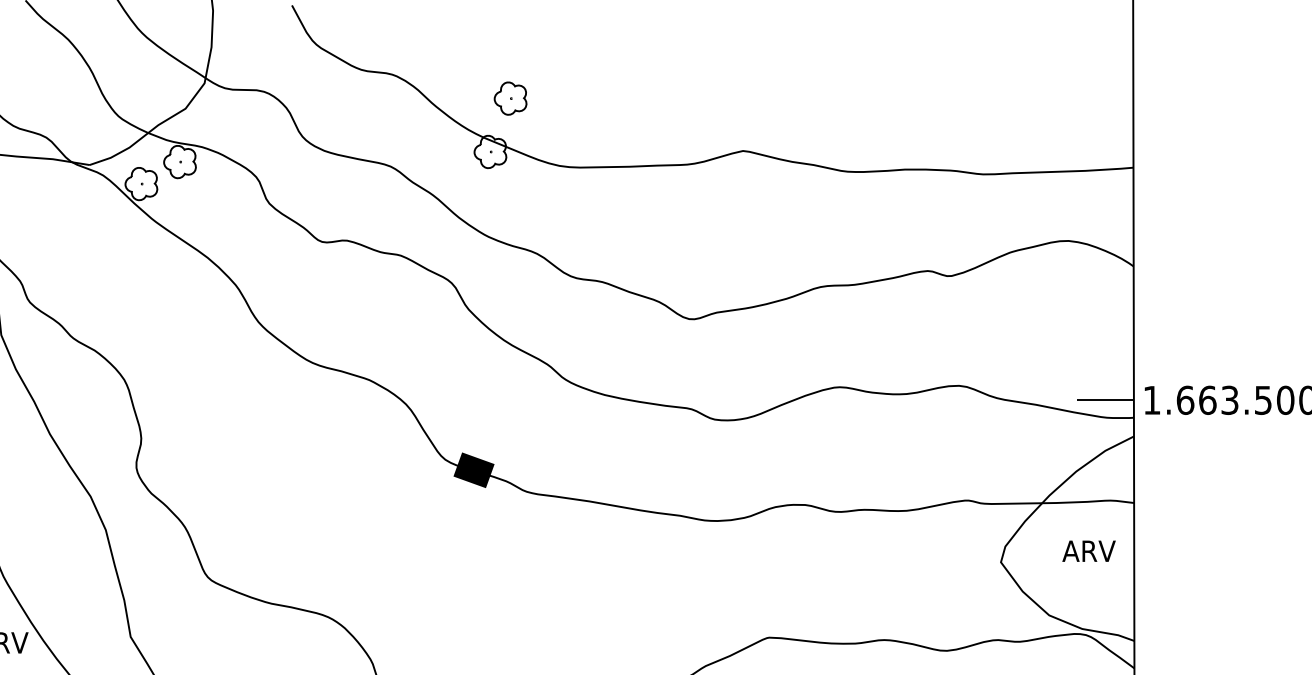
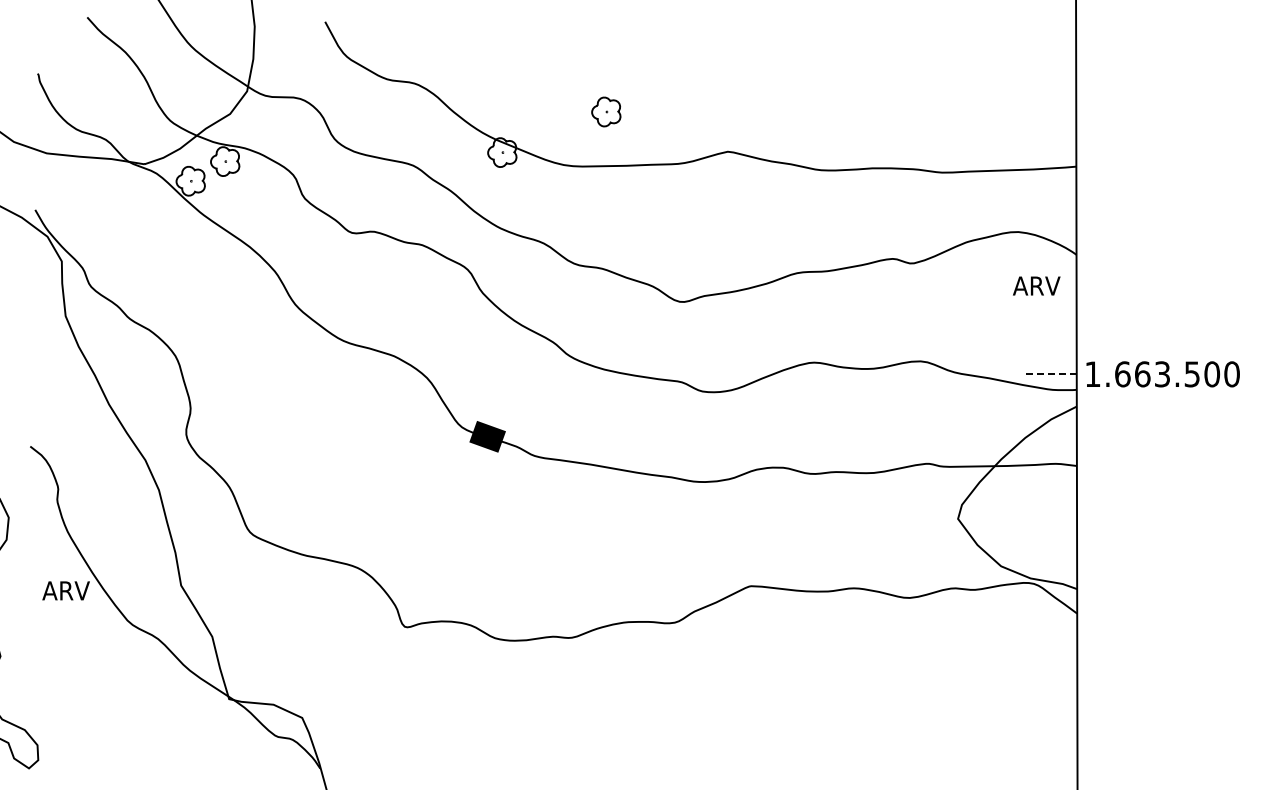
part: (510, 98) -> (606, 111), moved
line: (1104, 400) -> (1050, 374), solid -> dashed
text: (1088, 550) -> (1036, 285), moved

